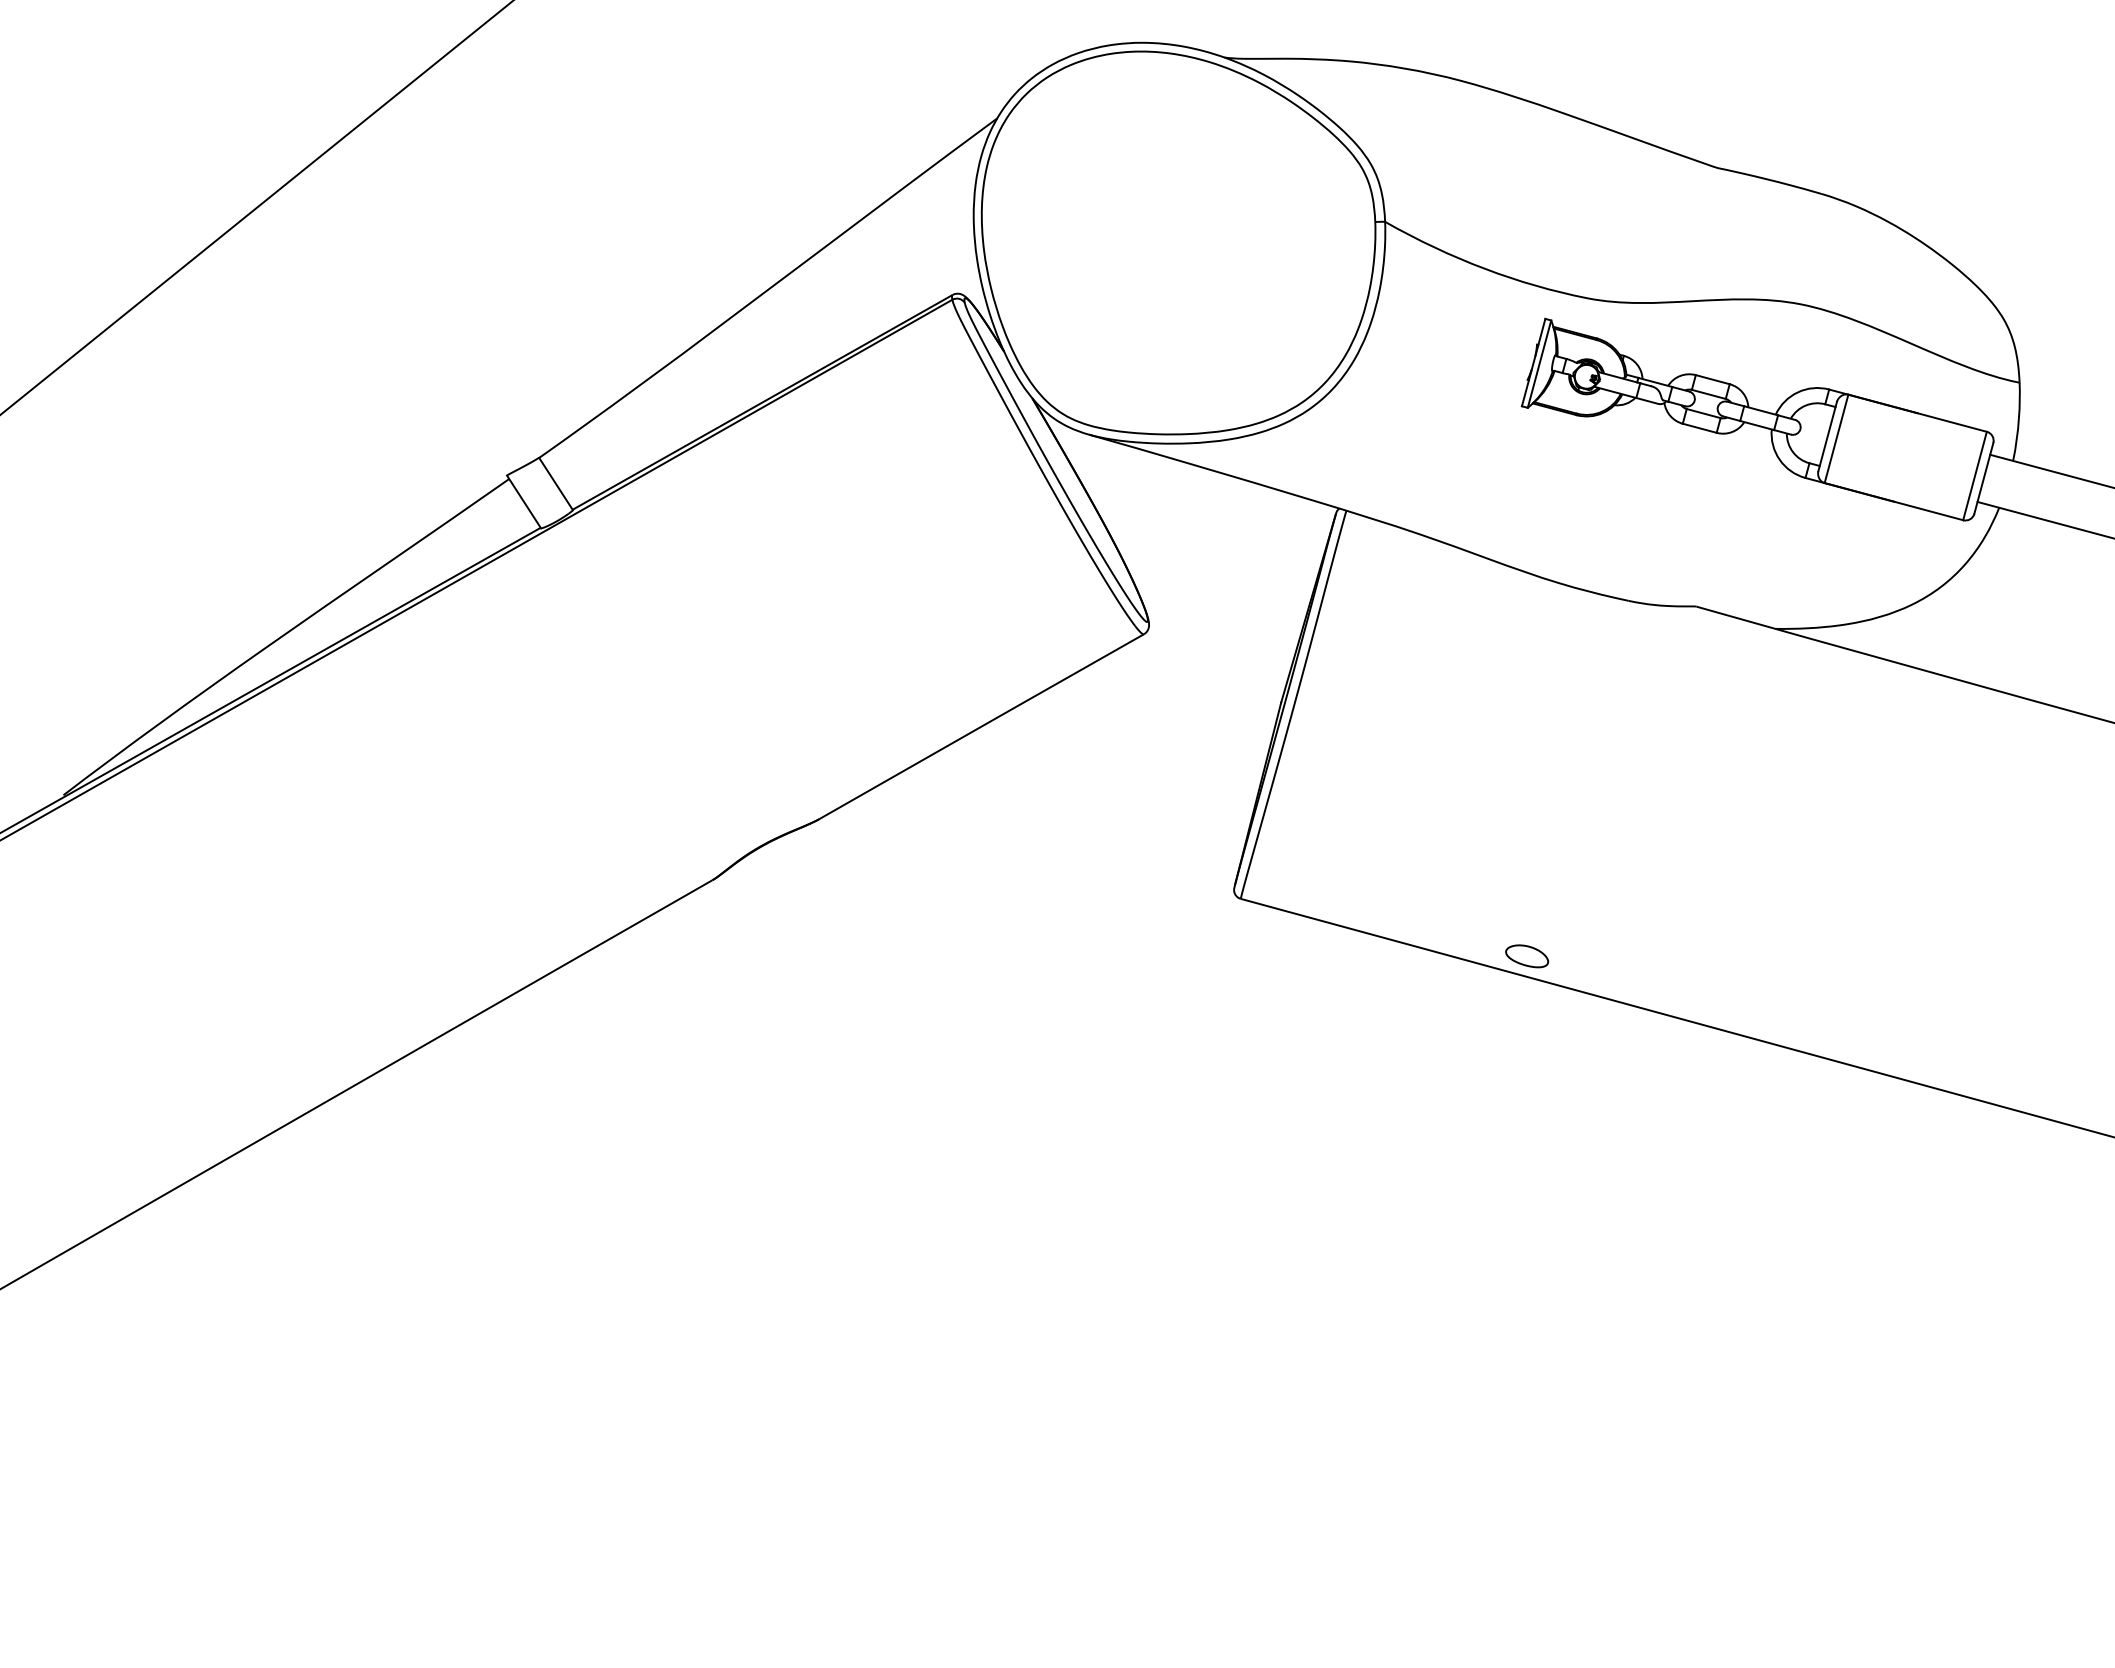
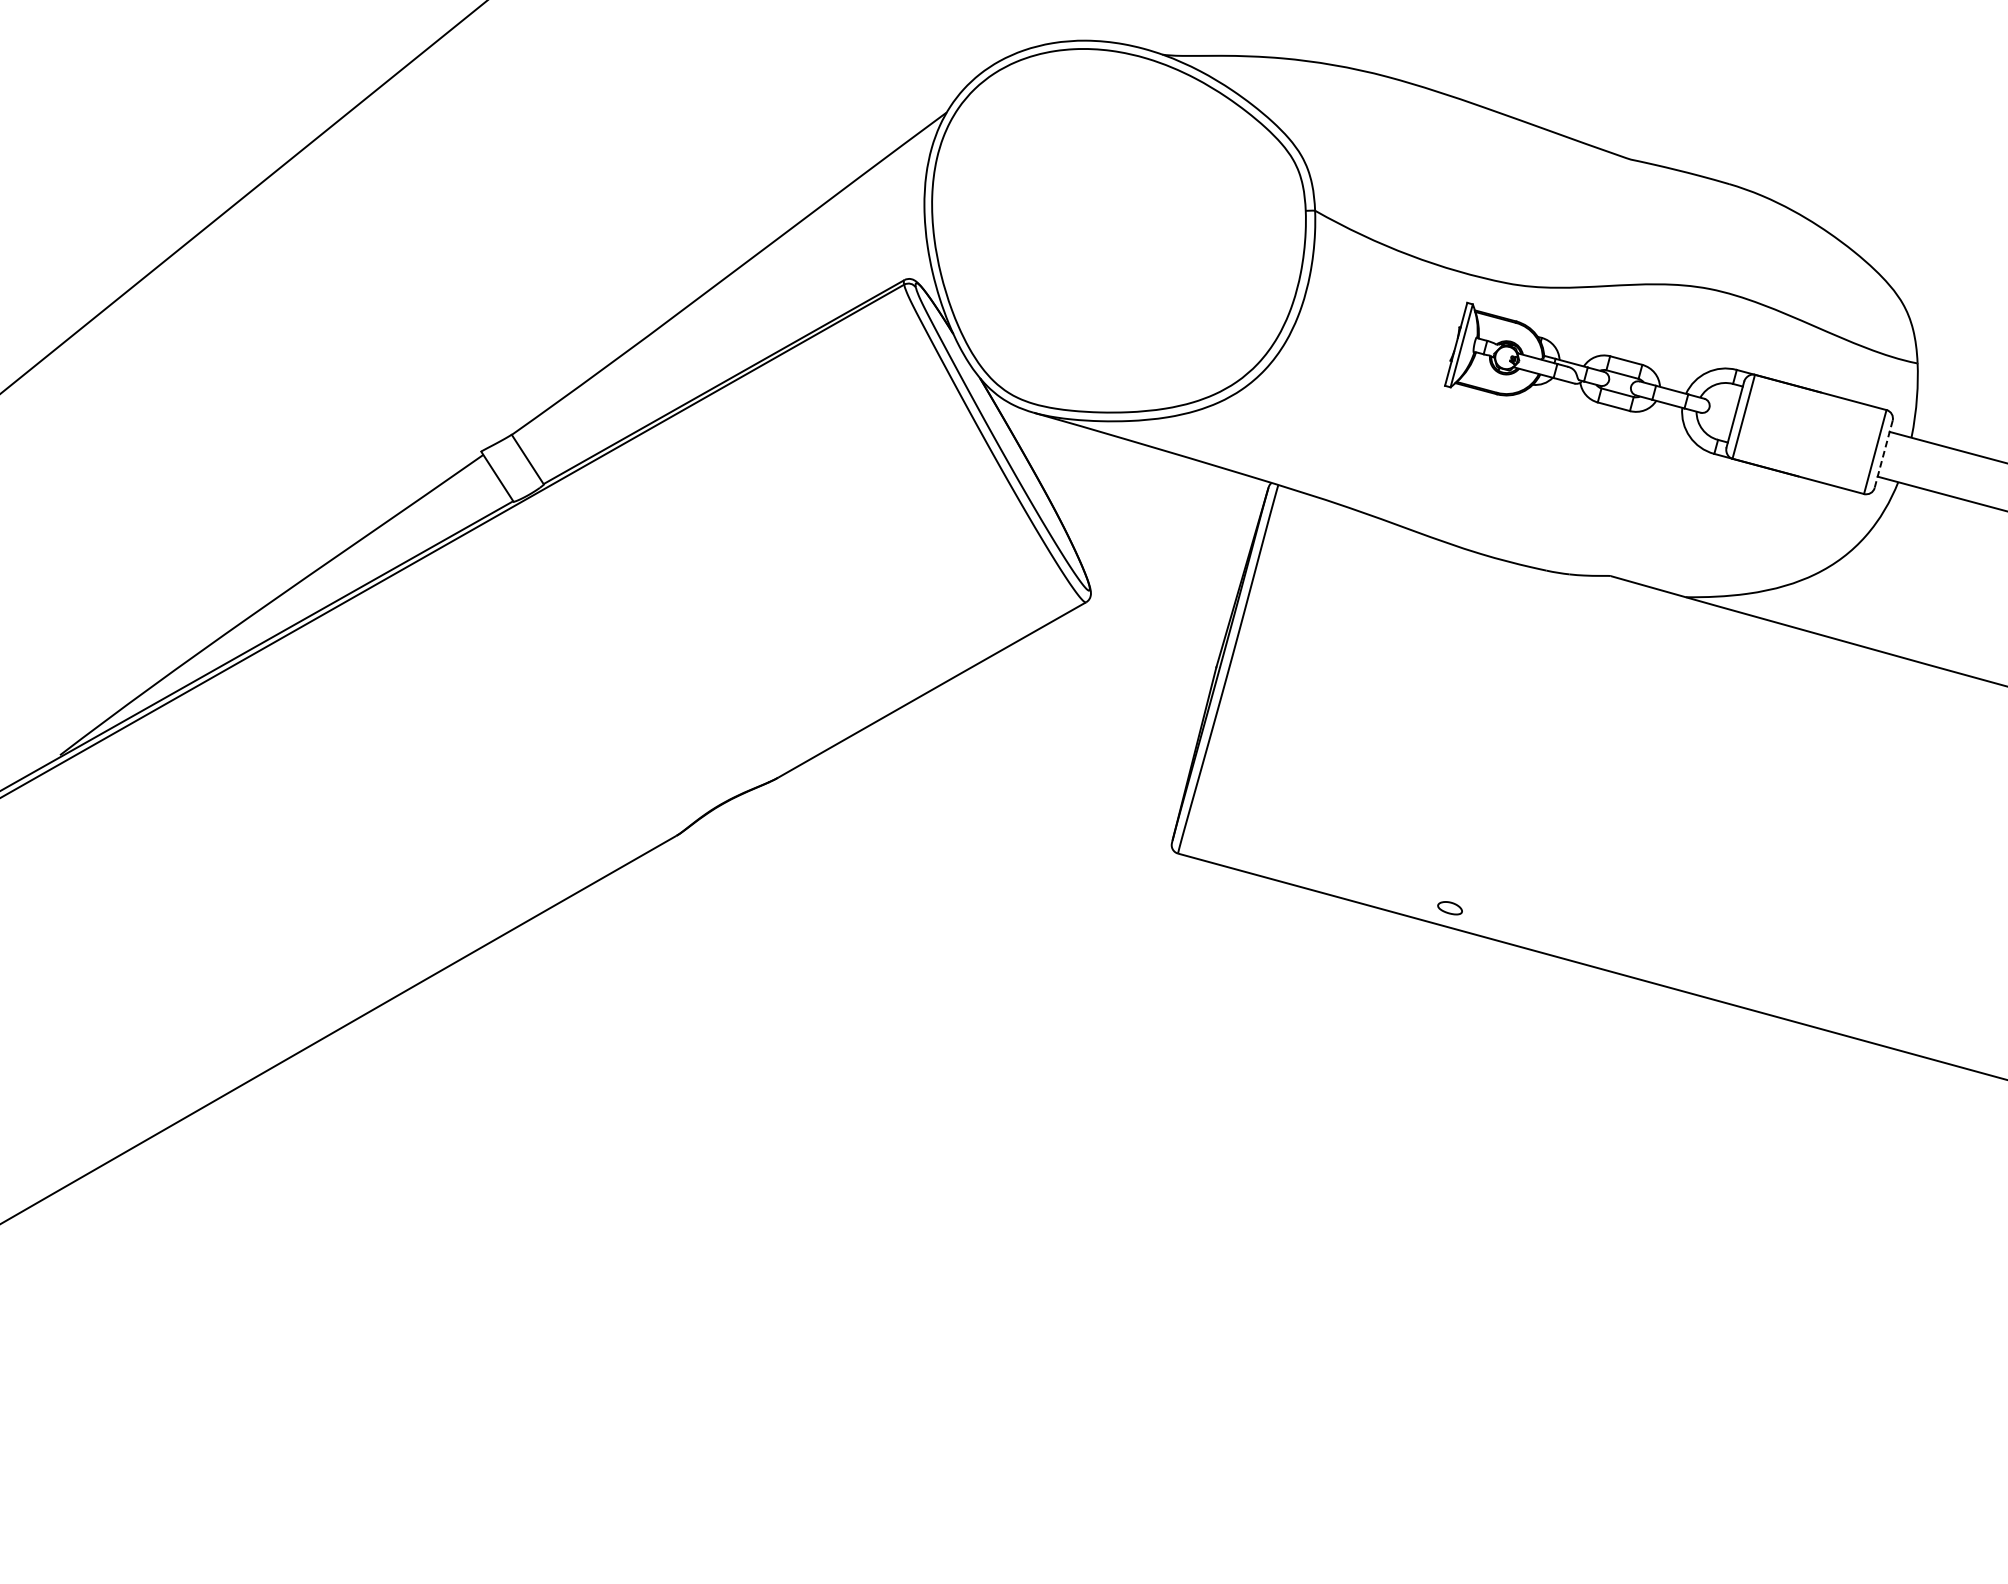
line: (1983, 478) -> (1883, 454), solid -> dashed
part: (1527, 956) -> (1450, 908), size x0.6

